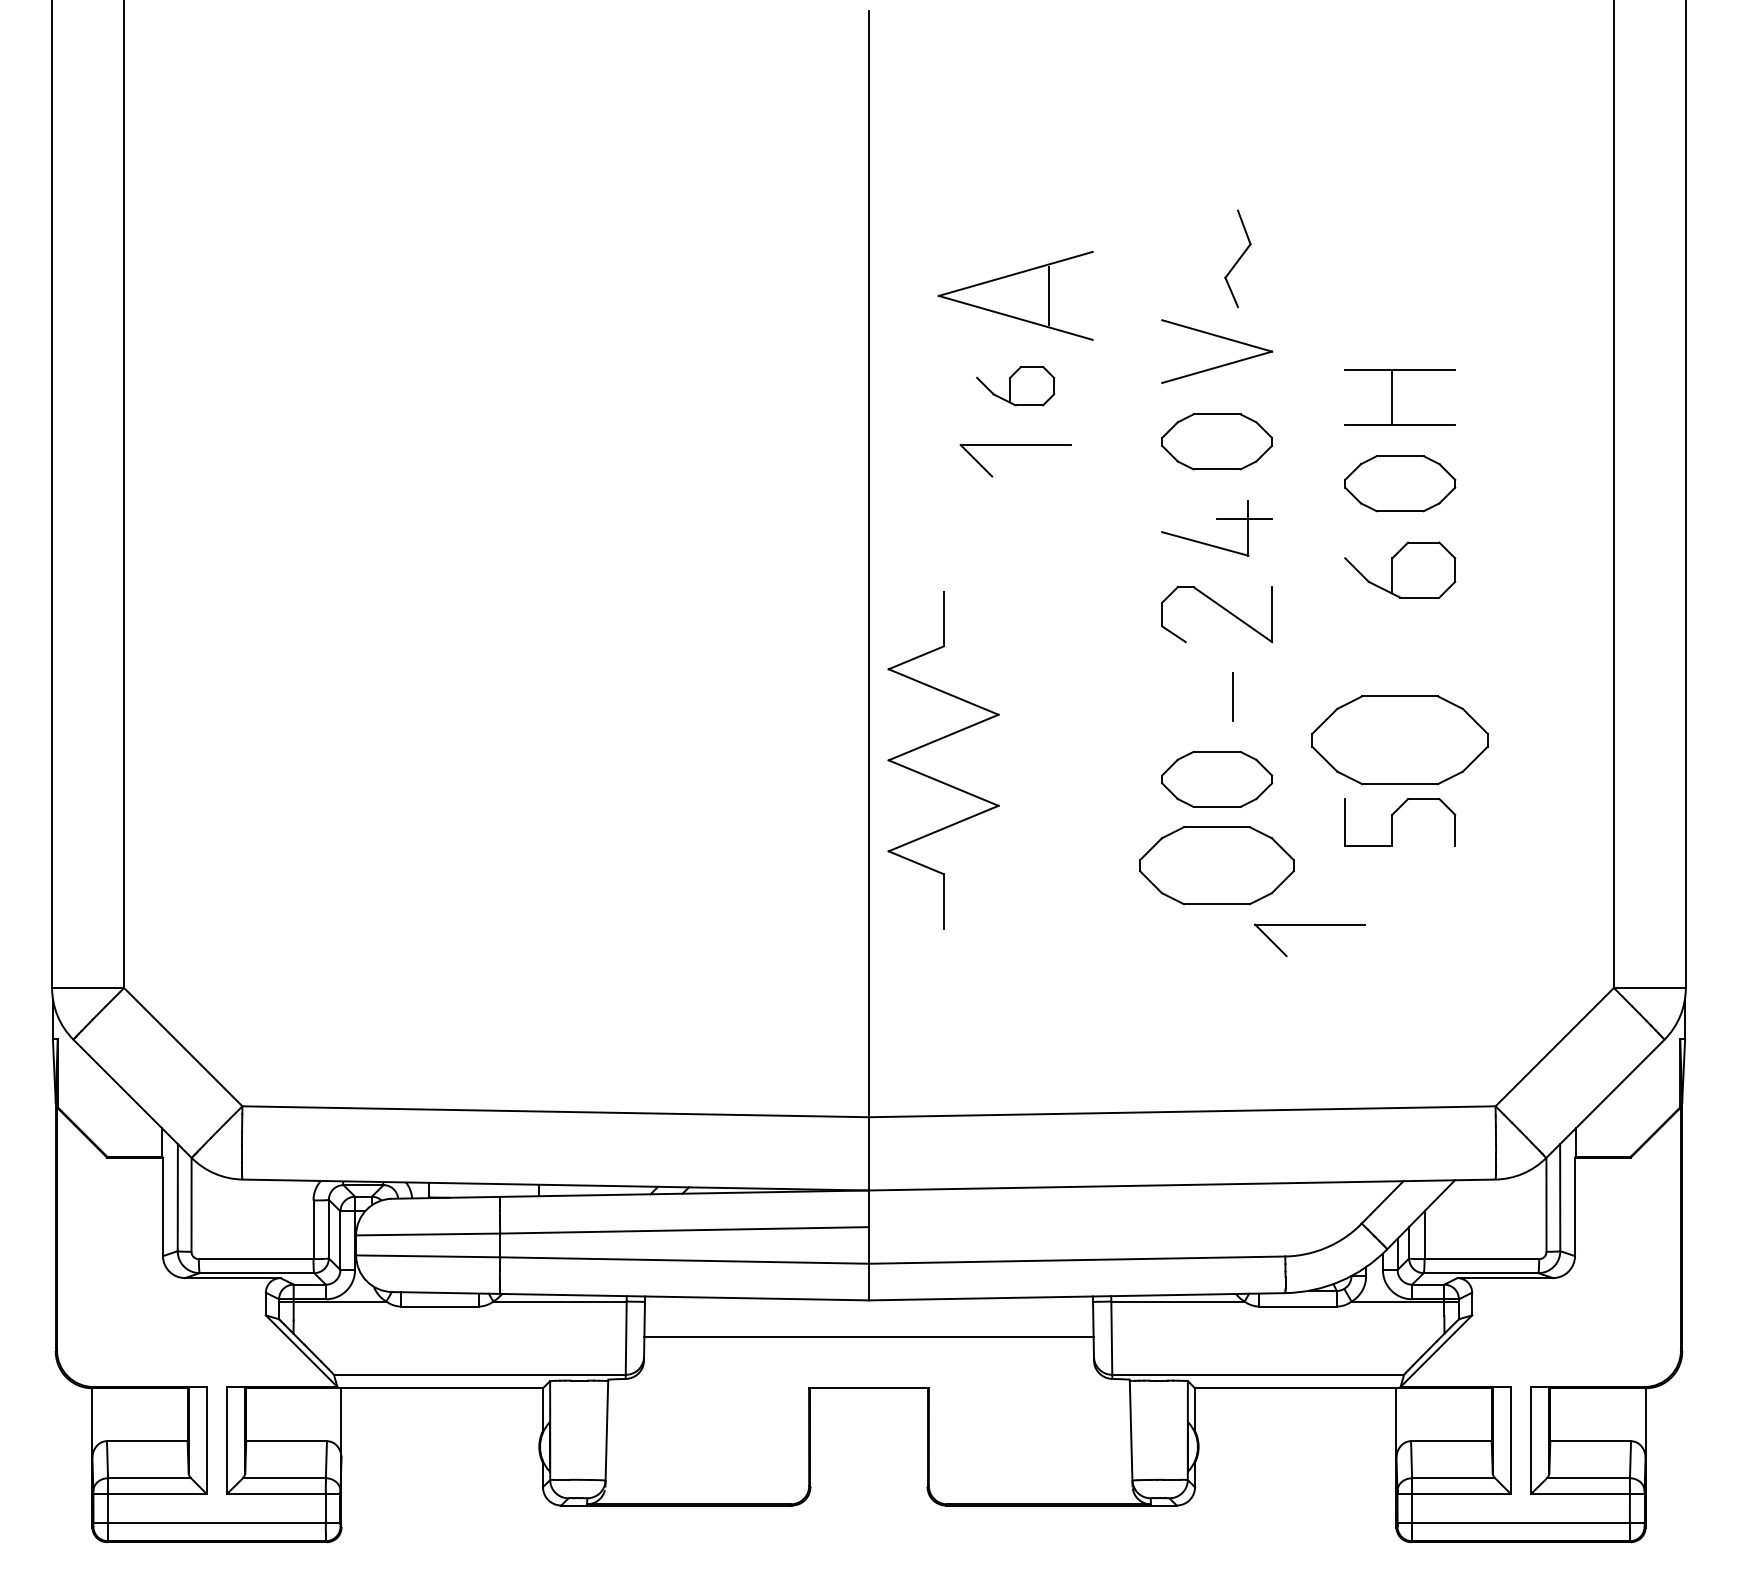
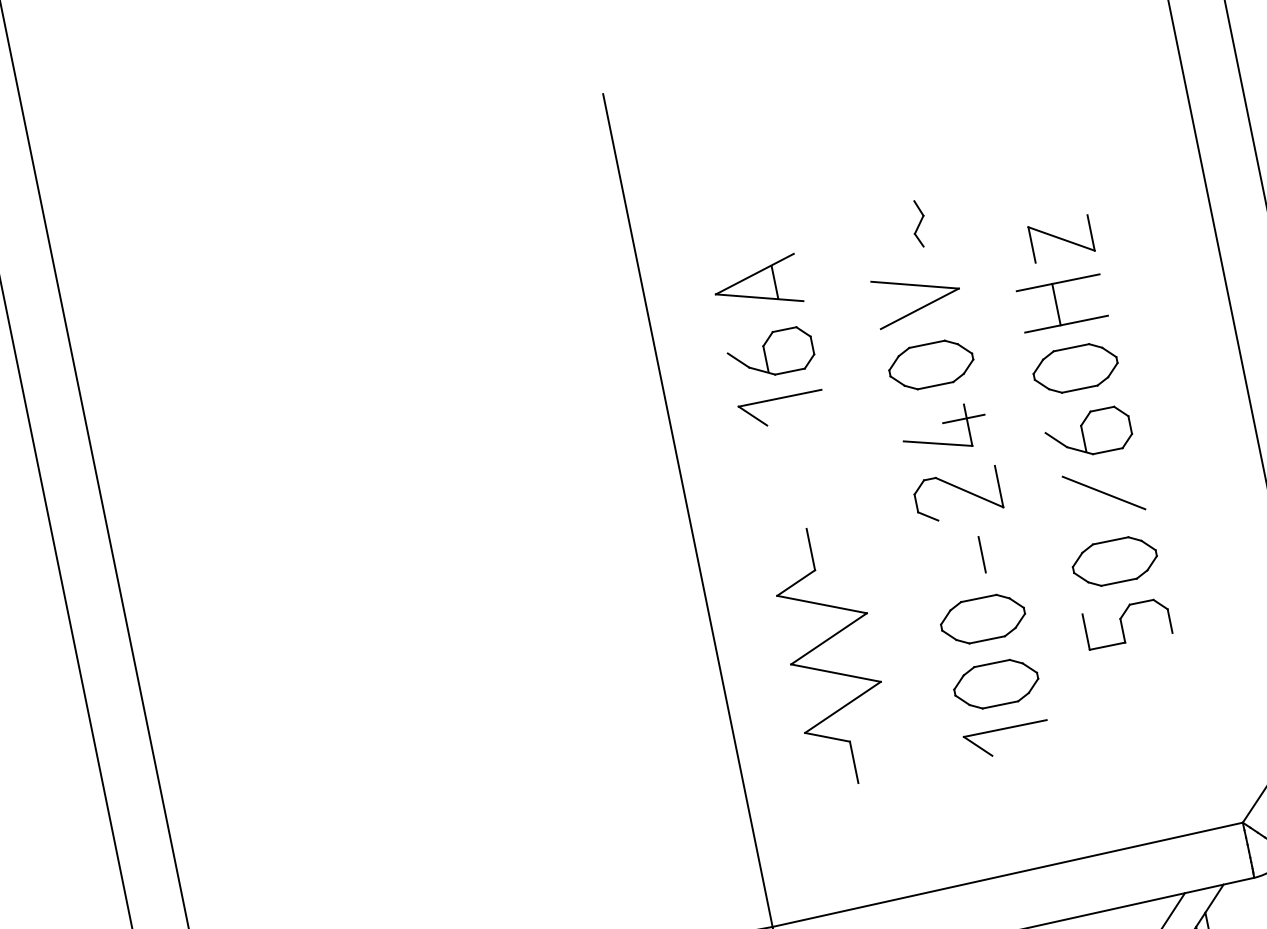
part: (1237, 258) -> (918, 223), size x0.62
part: (1015, 295) -> (757, 285), size x0.71
part: (1415, 314) -> (1061, 238), added
part: (1015, 385) -> (770, 353), size x1.43
line: (1403, 649) -> (1103, 492), added
part: (1400, 739) -> (1115, 561), size x0.62
part: (935, 778) -> (829, 670), moved
part: (1217, 865) -> (996, 683), size x0.71
part: (1309, 925) -> (1004, 729), moved

